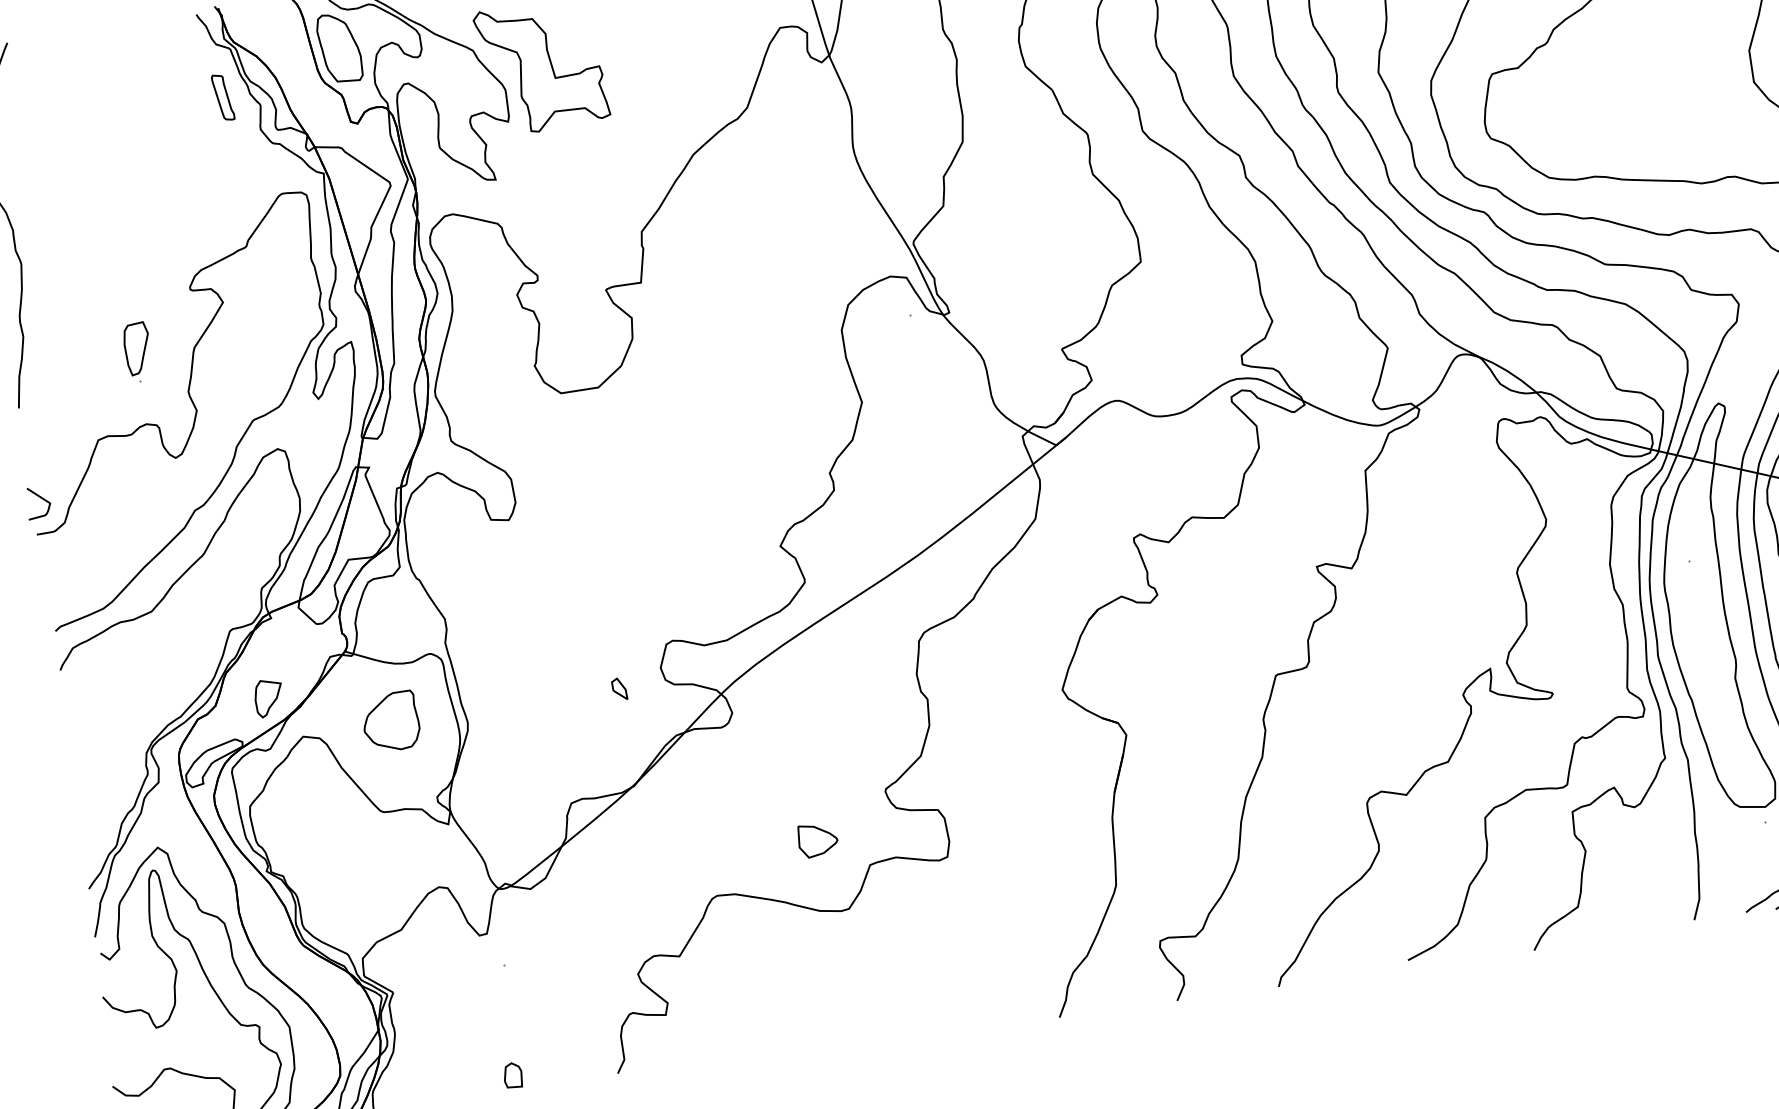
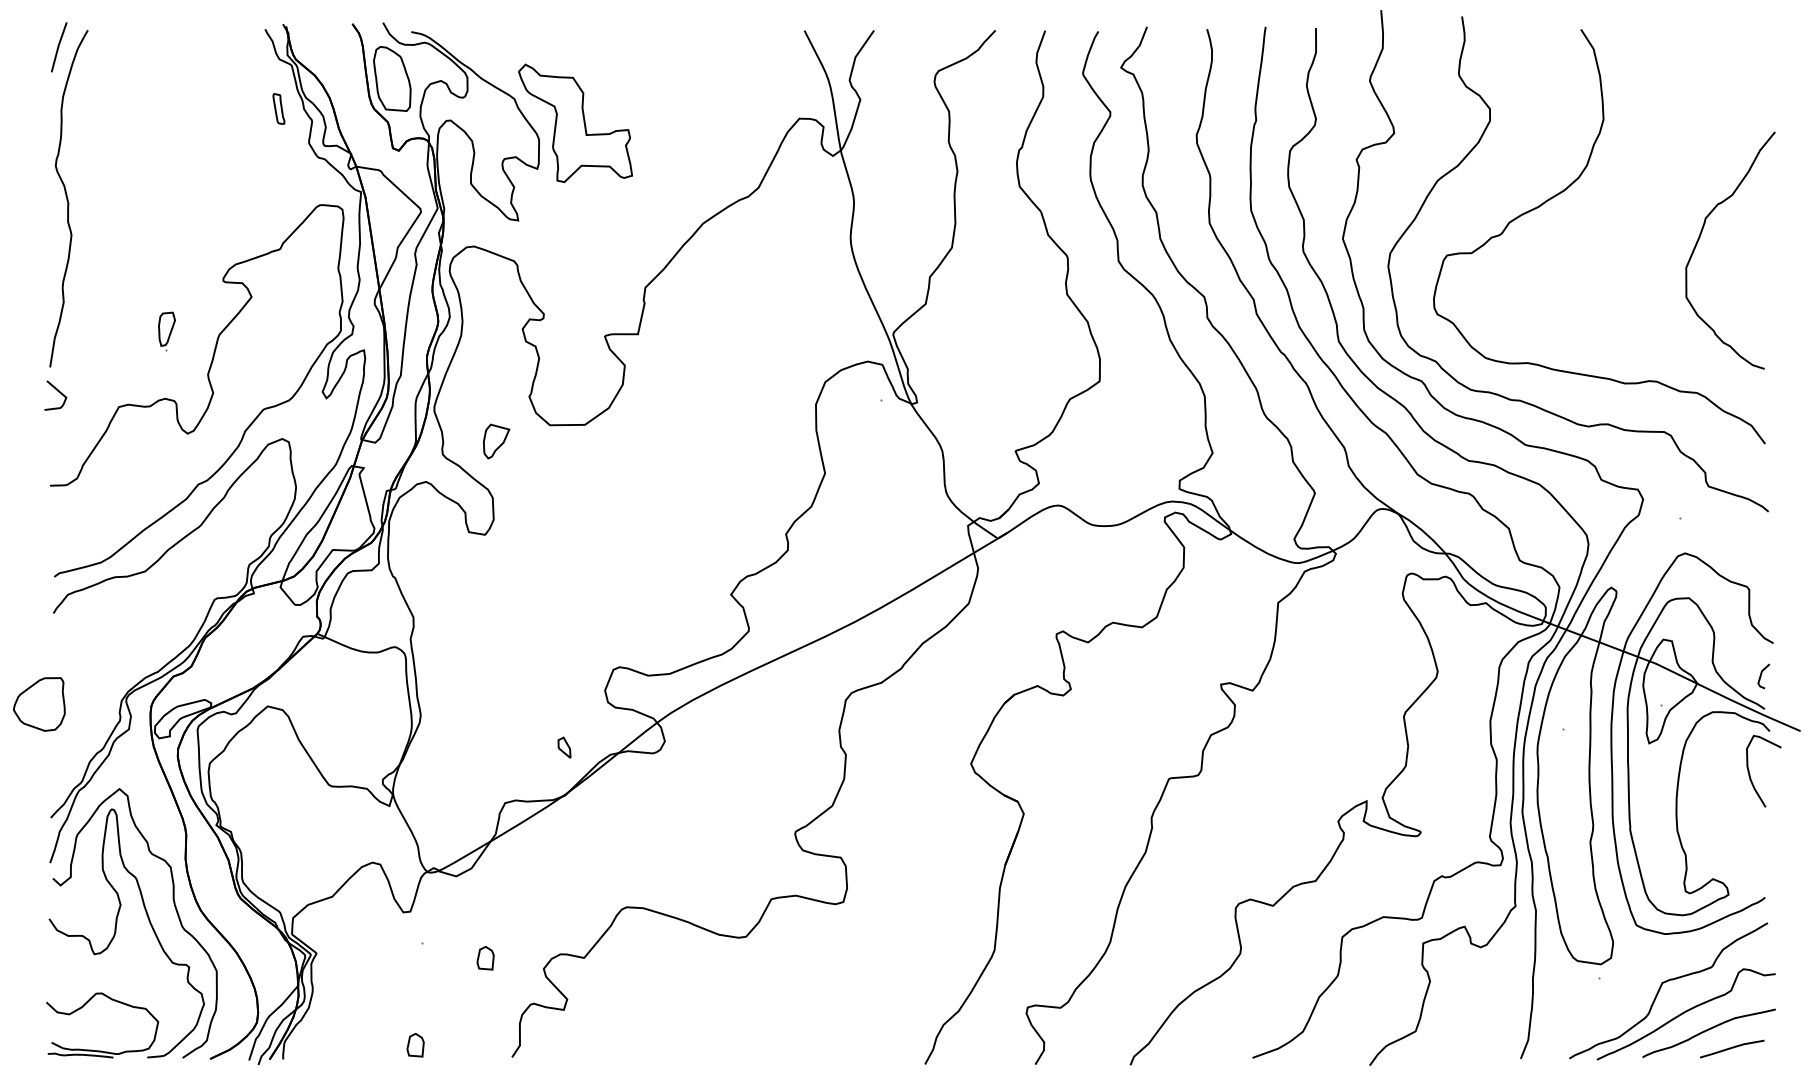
part: (222, 97) -> (278, 108), size x0.7
part: (137, 352) -> (166, 331), size x0.7
curve: (41, 499) -> (58, 392), moved
part: (619, 689) -> (564, 747), moved
part: (269, 698) -> (496, 441), moved
part: (391, 721) -> (39, 704), moved
part: (817, 840) -> (726, 869), removed
part: (574, 971) -> (485, 957), added

